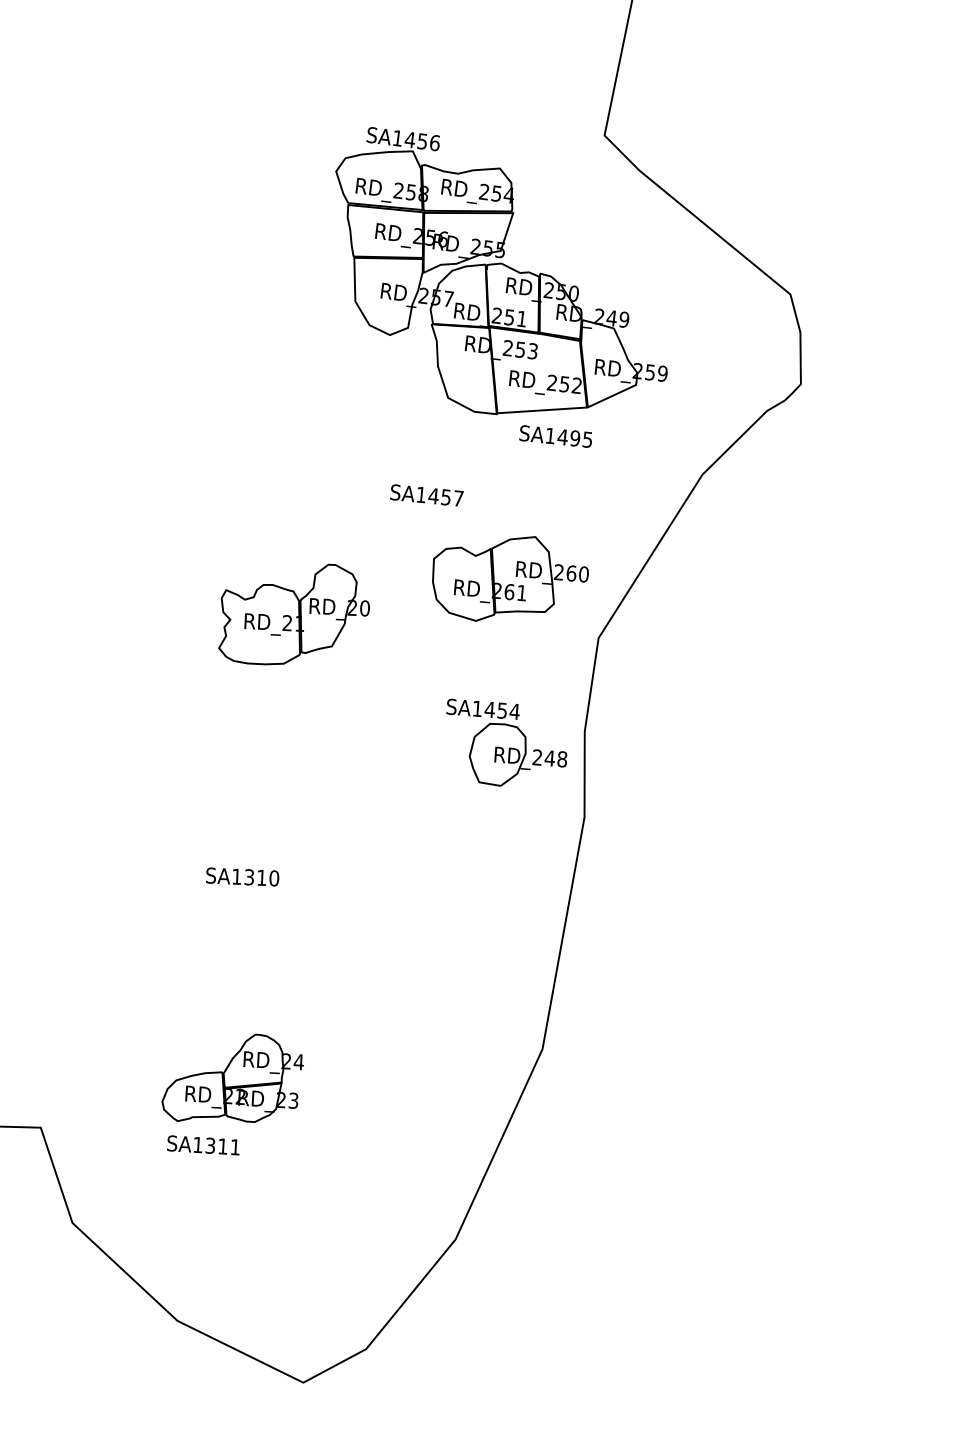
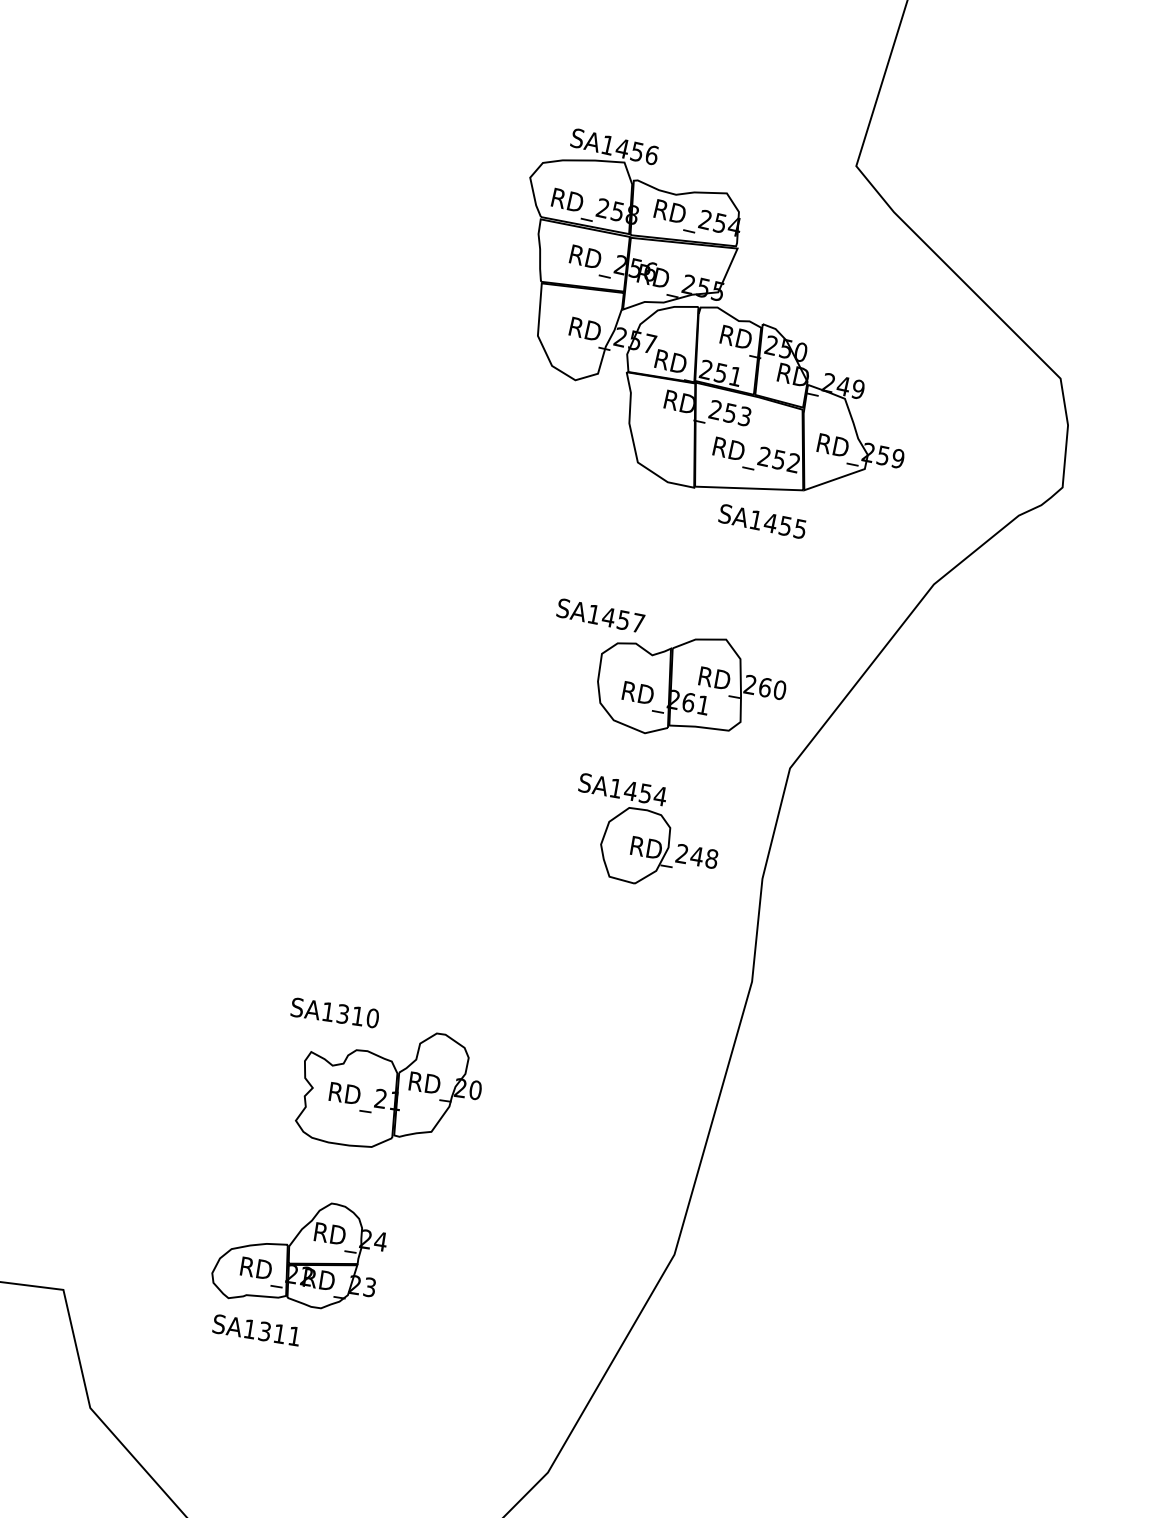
text: (575, 438) -> (785, 526), SA1495 -> SA1455
text: (426, 495) -> (600, 615), moved
part: (293, 614) -> (389, 1089), moved
part: (506, 742) -> (646, 832), moved

